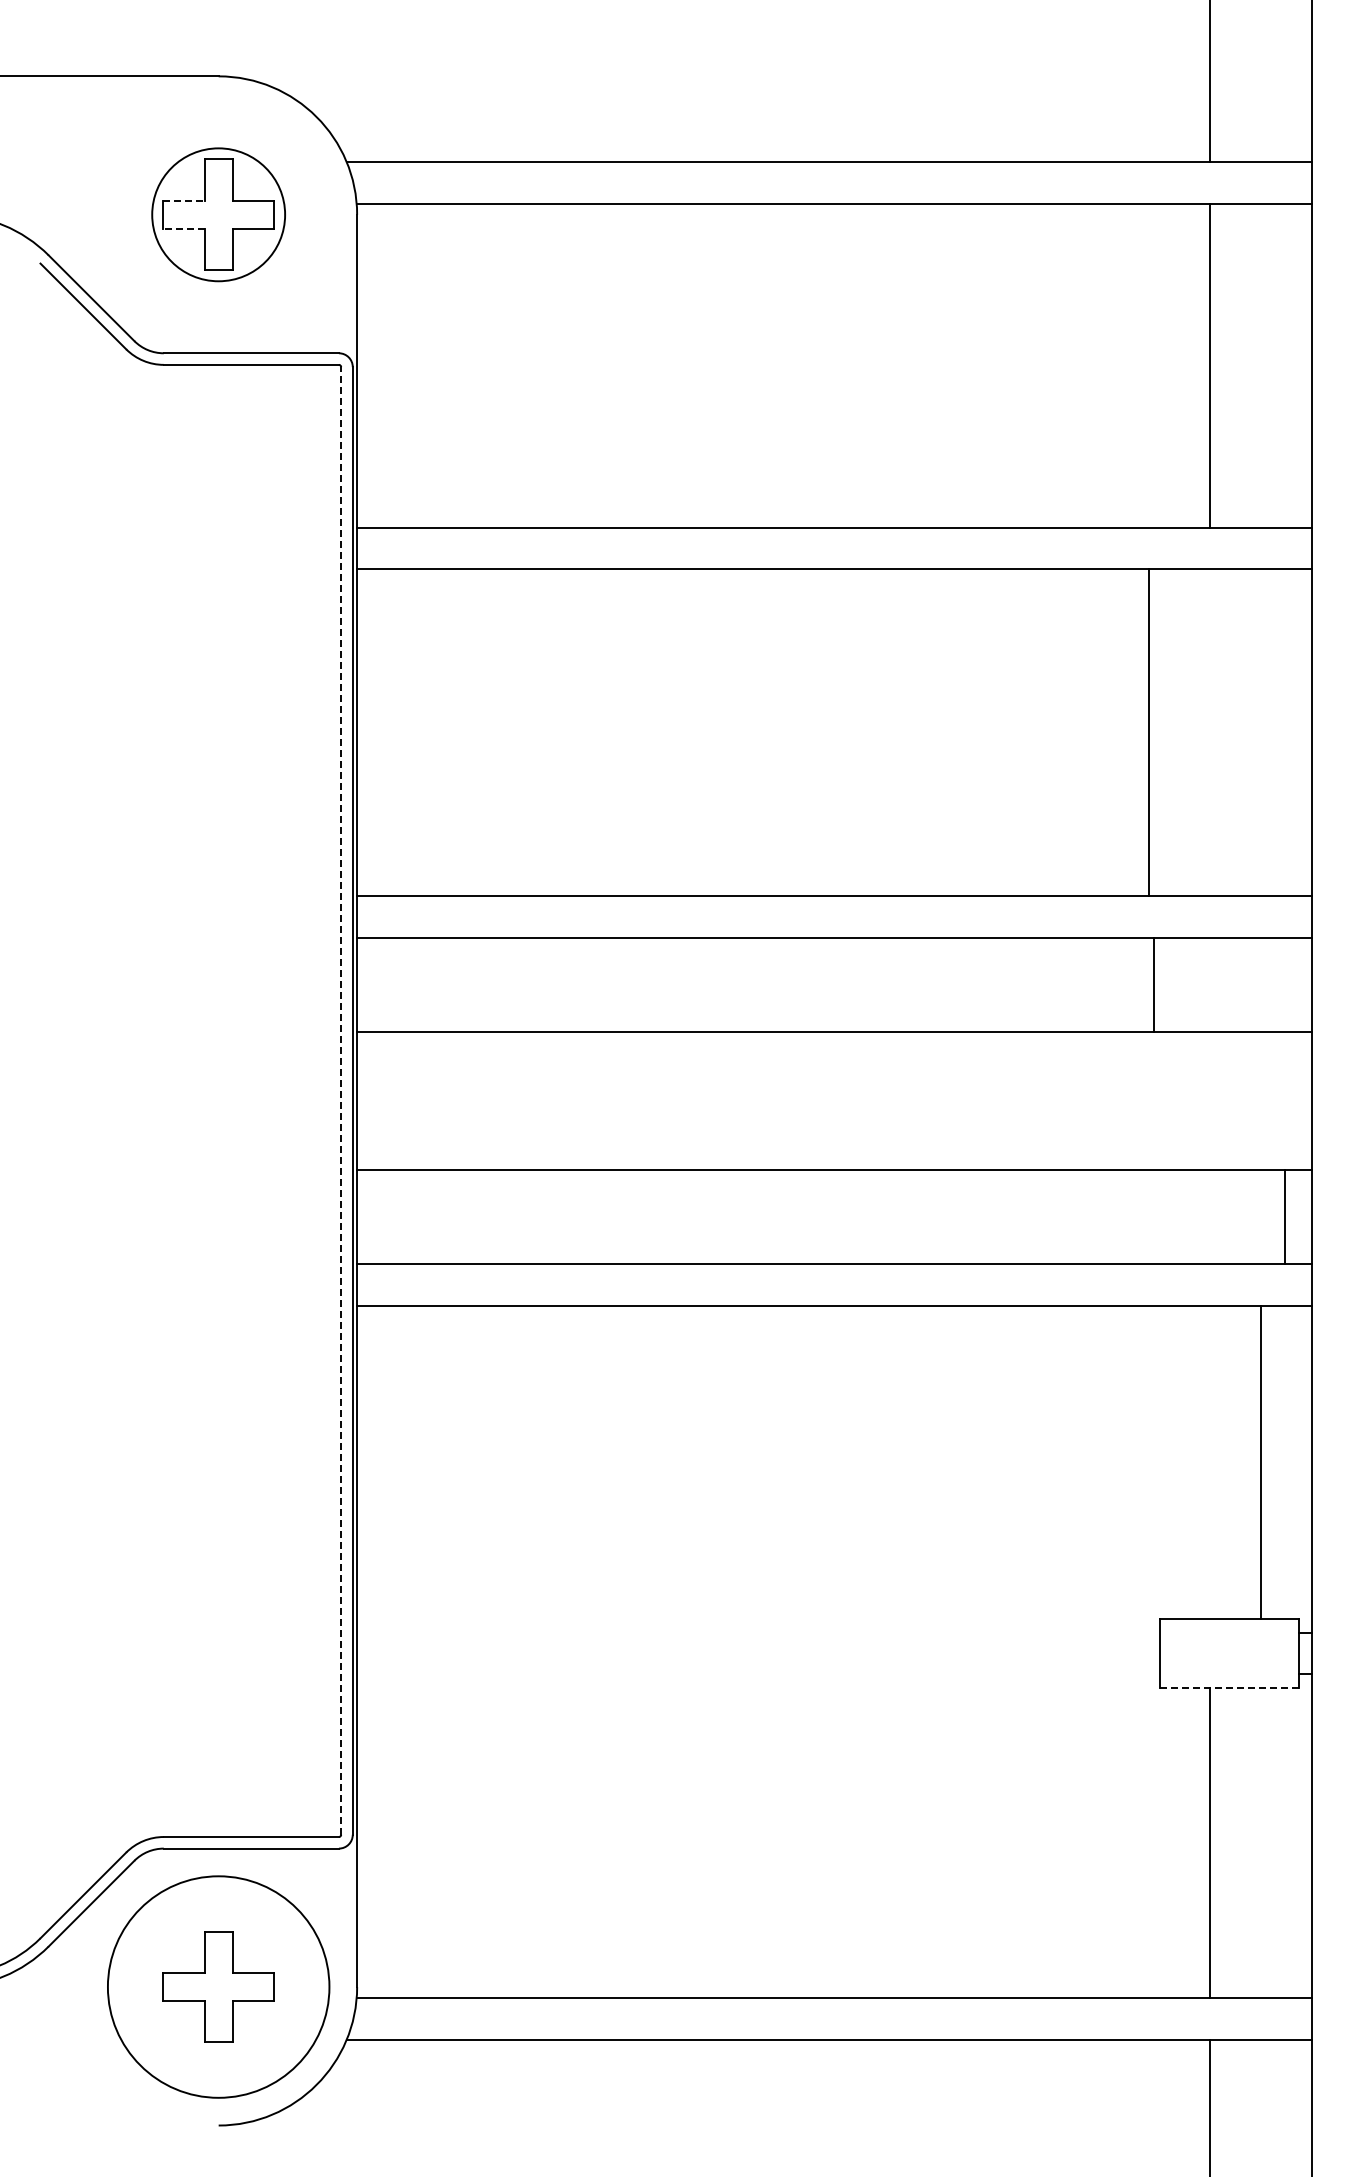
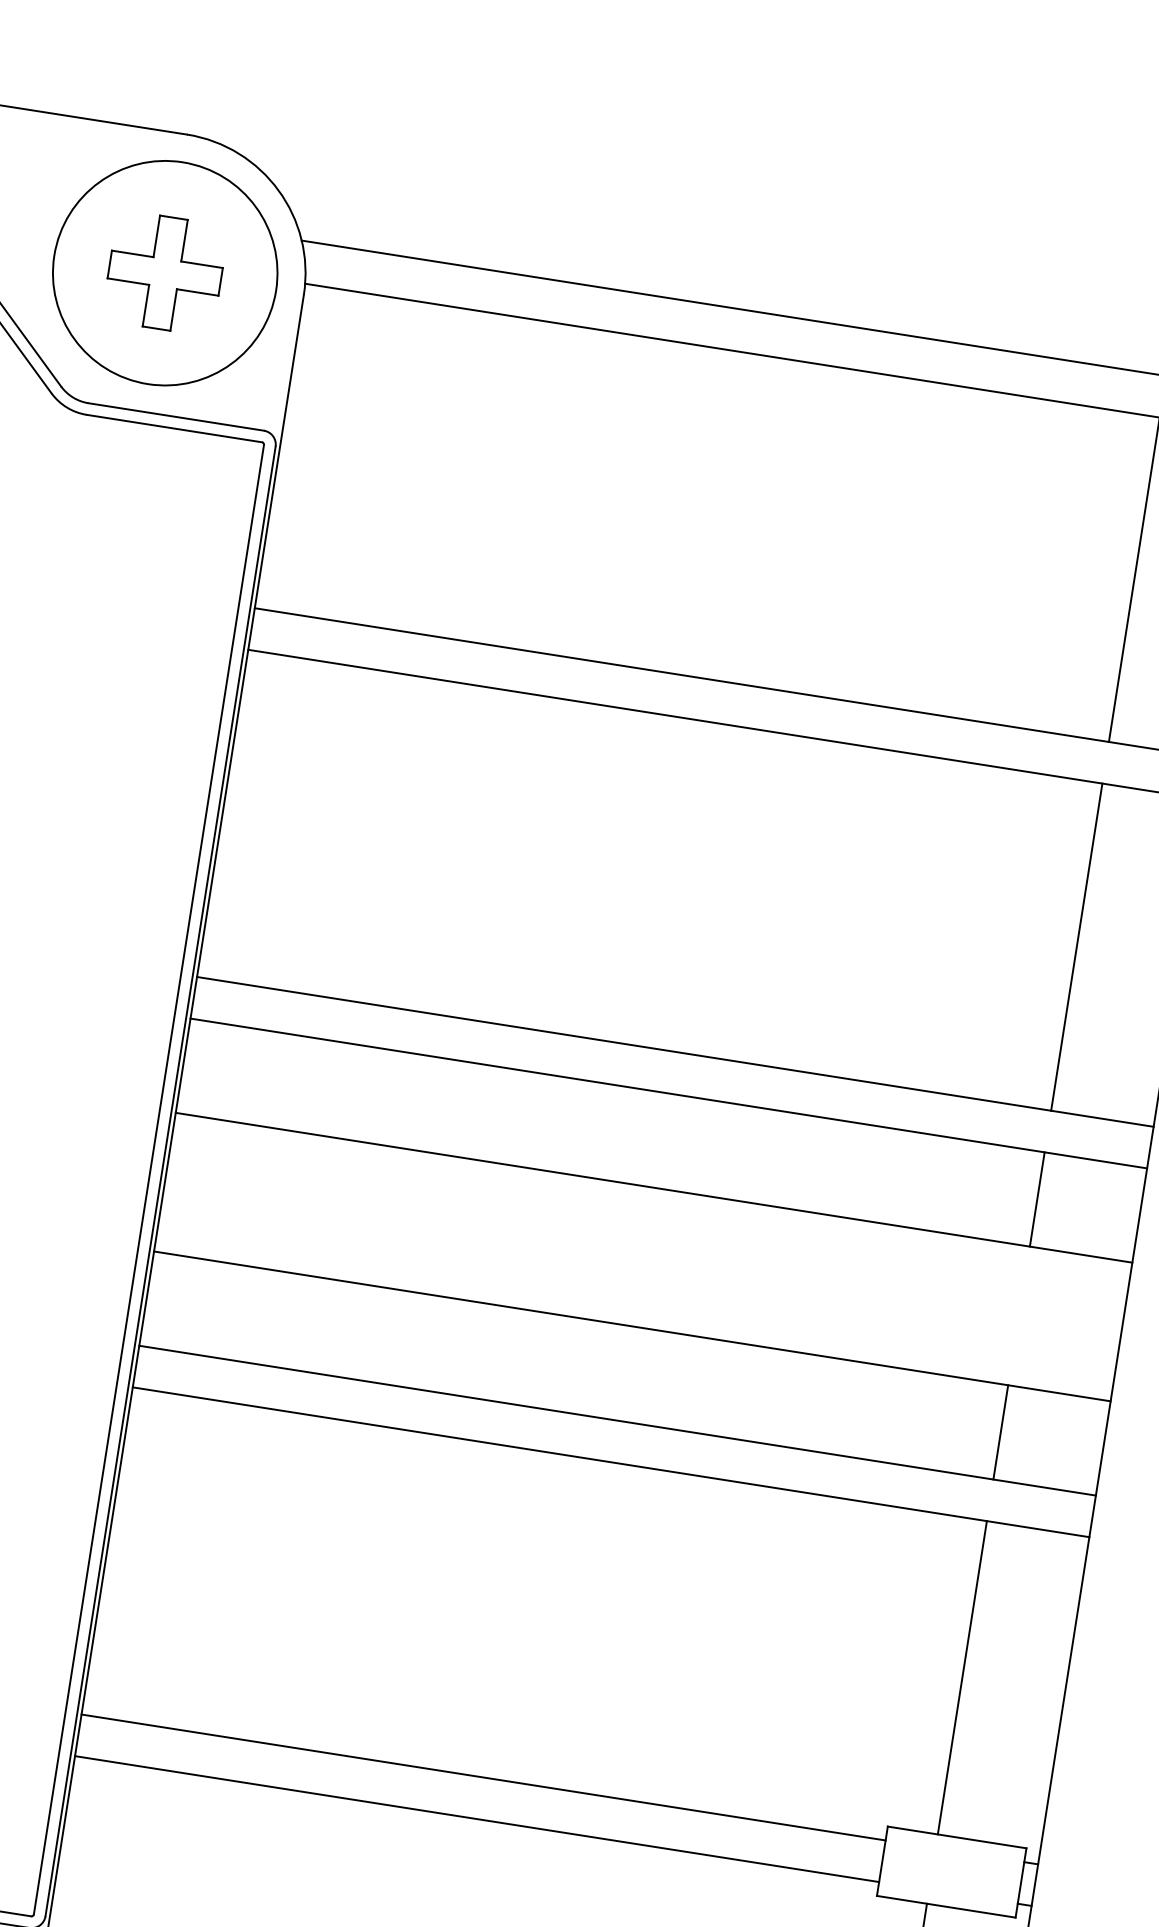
line: (184, 200) -> (133, 253), dashed -> solid
circle: (218, 214) -> (165, 272), size x1.67
line: (184, 228) -> (128, 281), dashed -> solid
line: (1149, 732) -> (1077, 947), moved
line: (1154, 984) -> (1037, 1199), moved
line: (341, 1100) -> (149, 1179), dashed -> solid
line: (1285, 1217) -> (1001, 1432), moved
line: (1261, 1461) -> (962, 1677), moved
line: (758, 1632) -> (483, 1777), added
line: (758, 1674) -> (476, 1819), added
line: (1229, 1688) -> (946, 1907), dashed -> solid

